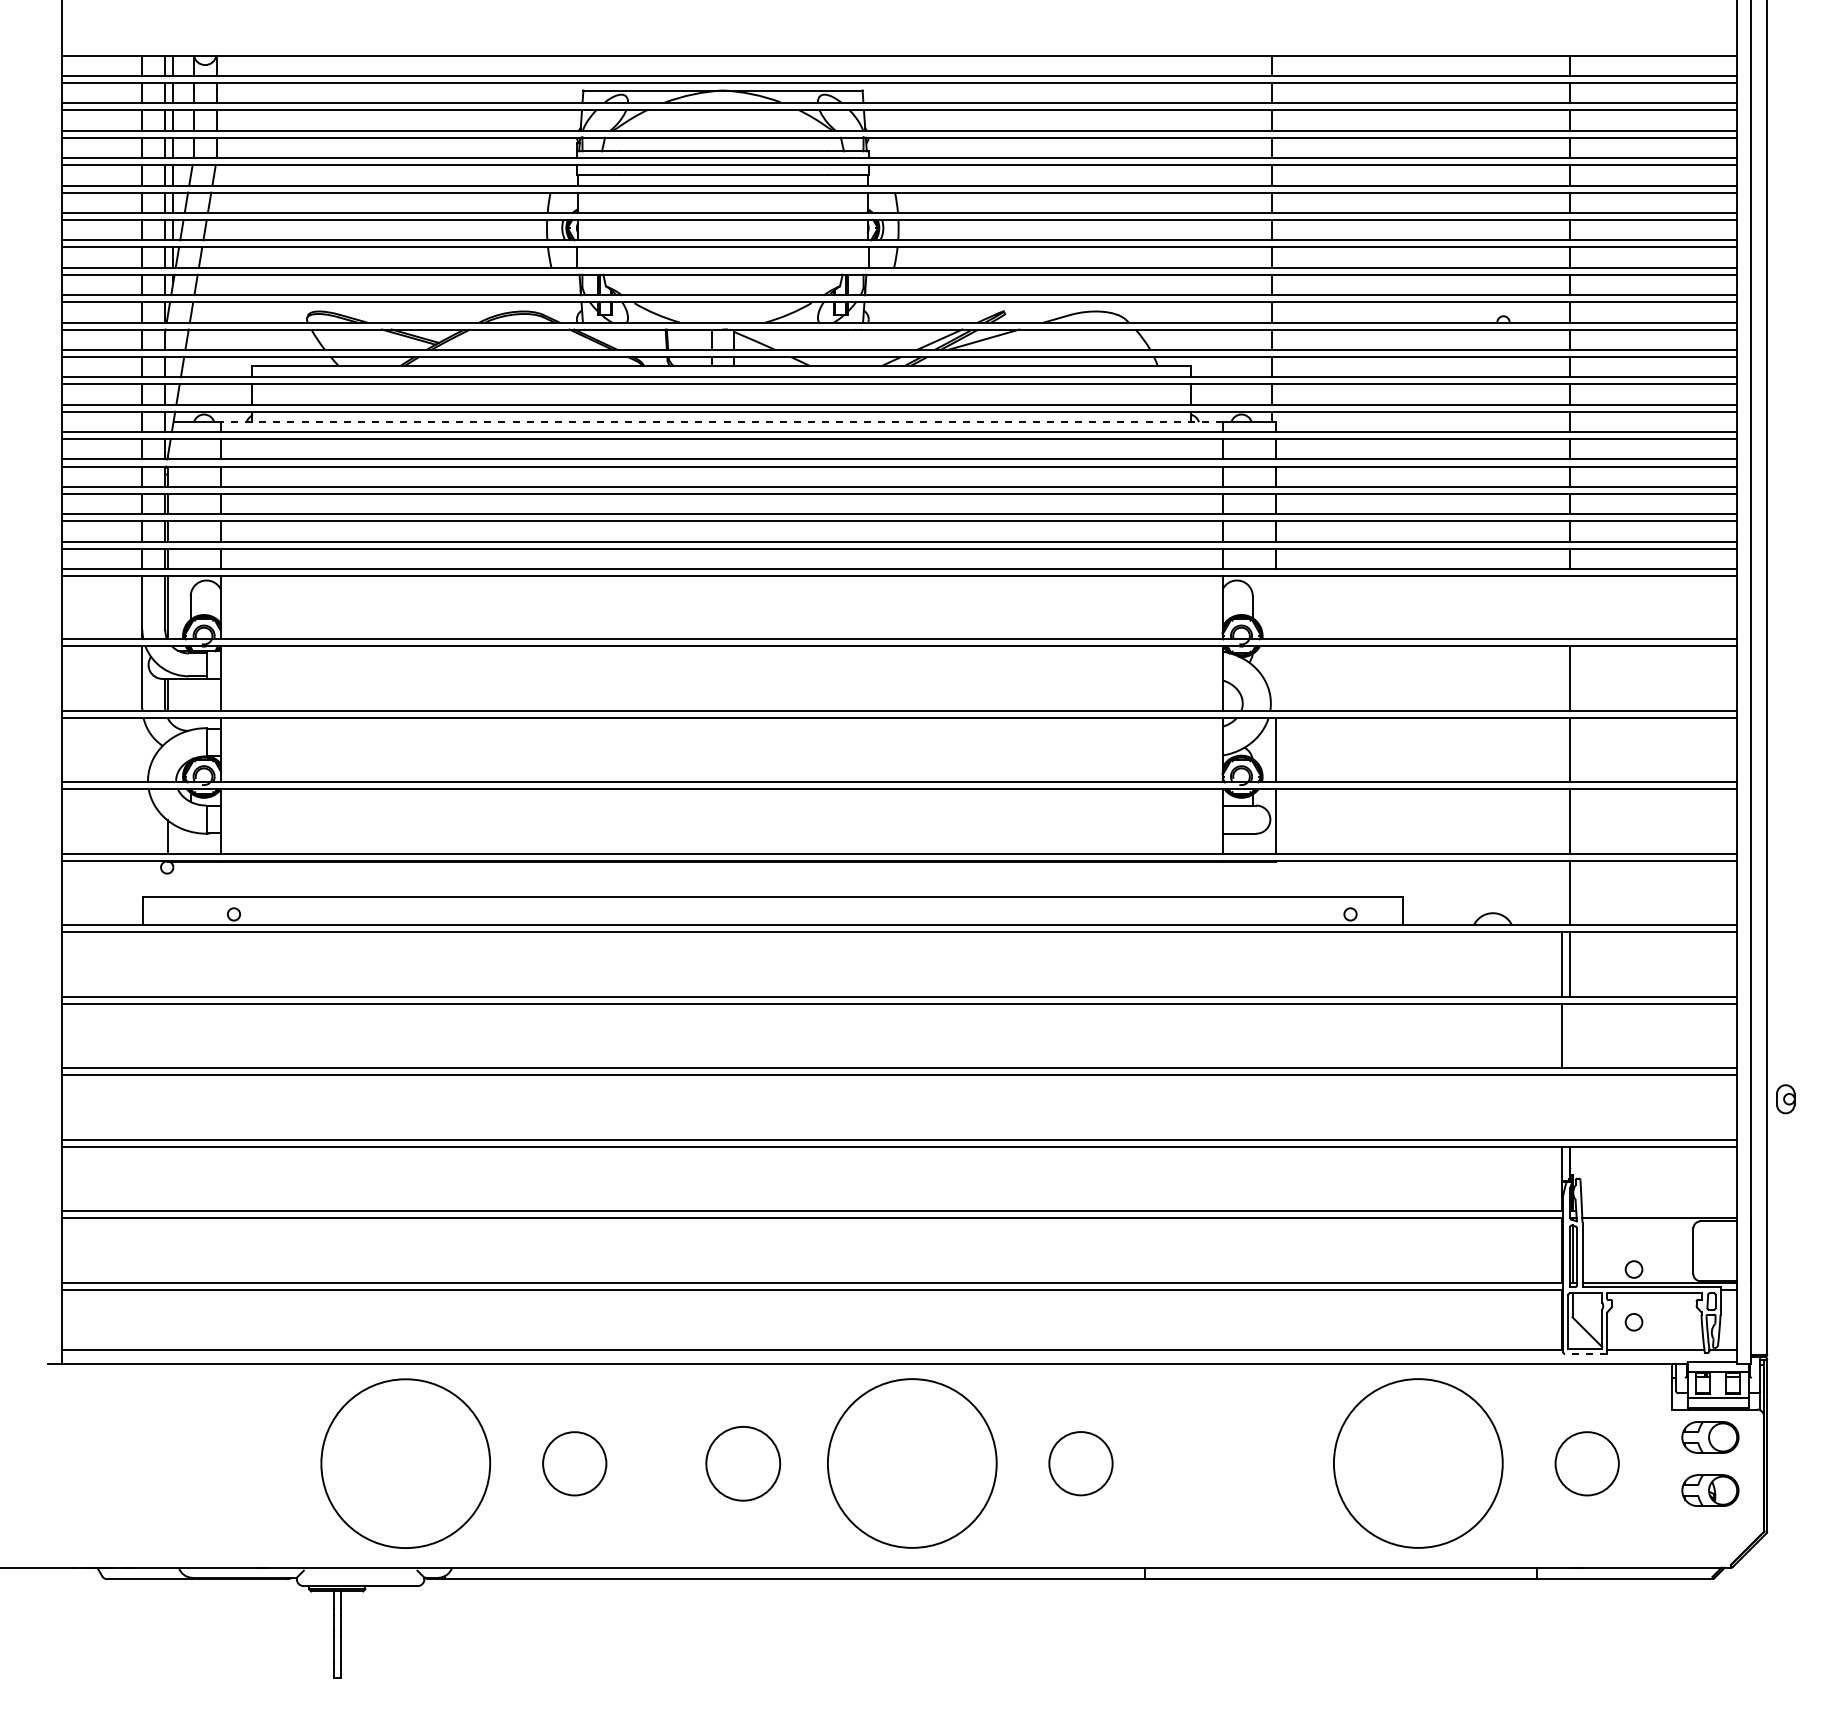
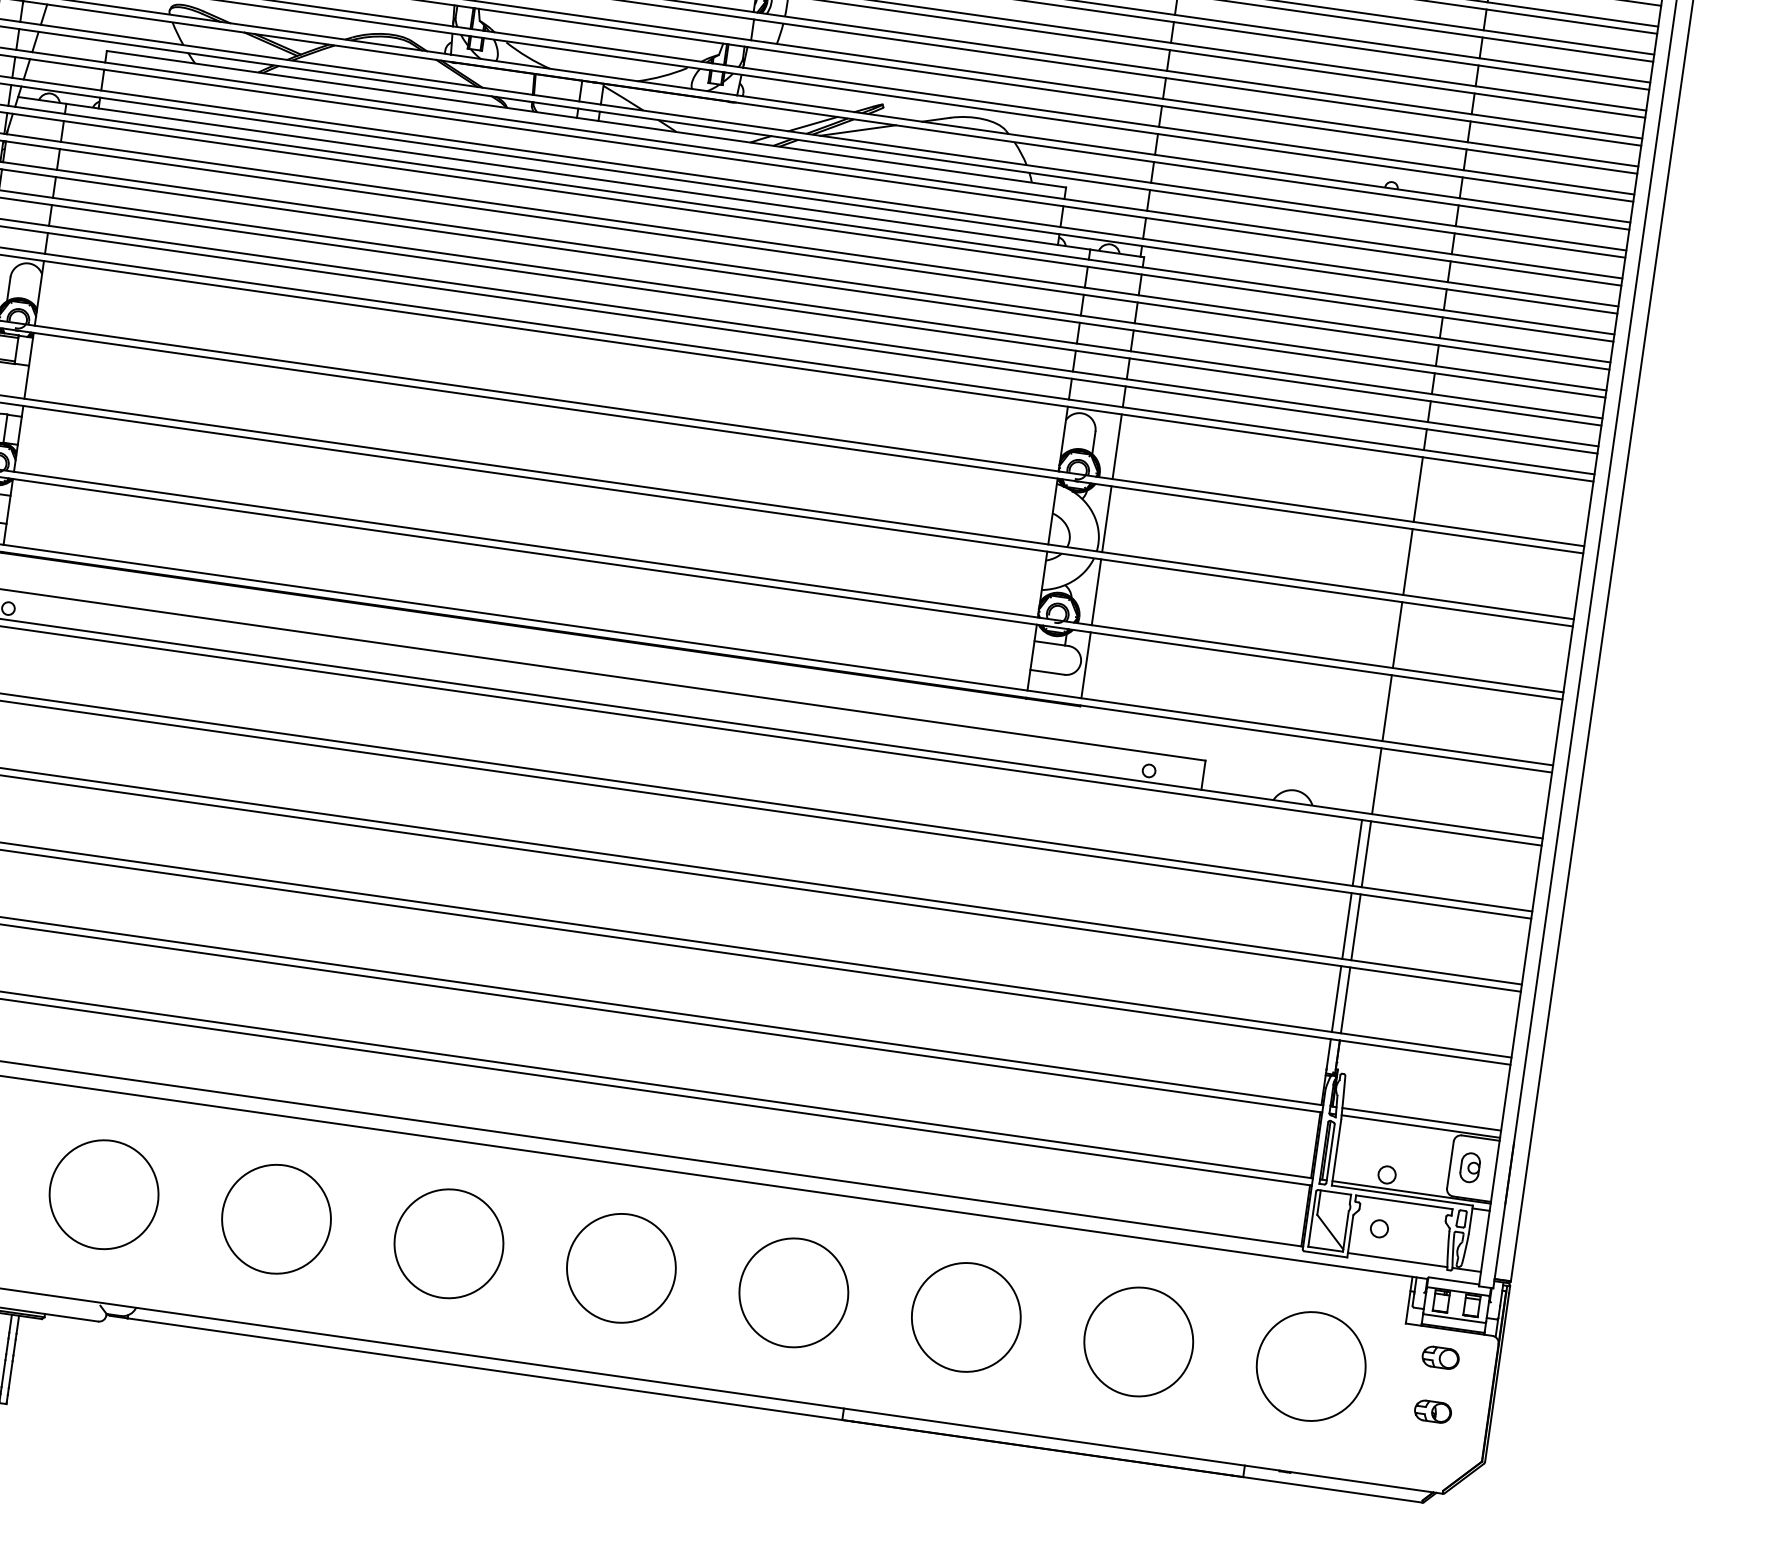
line: (721, 422) -> (578, 176), dashed -> solid
line: (1275, 607) -> (1117, 446), added
line: (1570, 607) -> (1418, 489), added
line: (1275, 678) -> (1106, 519), added
line: (1570, 1035) -> (1356, 926), added
part: (1785, 1099) -> (1469, 1167), moved
line: (1561, 1107) -> (1336, 998), added
line: (1570, 1107) -> (1345, 1000), added
line: (1659, 1211) -> (1421, 1119), added
line: (1585, 1354) -> (1325, 1254), dashed -> solid
part: (1710, 1437) -> (1440, 1357), size x0.62
circle: (405, 1463) -> (103, 1194), size x0.62
circle: (574, 1463) -> (276, 1219), size x1.67
circle: (742, 1463) -> (448, 1243), size x1.43
circle: (911, 1463) -> (620, 1268), size x0.62
circle: (1080, 1463) -> (793, 1292), size x1.67
circle: (1249, 1463) -> (966, 1317), added
circle: (1418, 1463) -> (1138, 1341), size x0.62
circle: (1586, 1463) -> (1310, 1366), size x1.67
part: (1710, 1489) -> (1433, 1410), size x0.62

